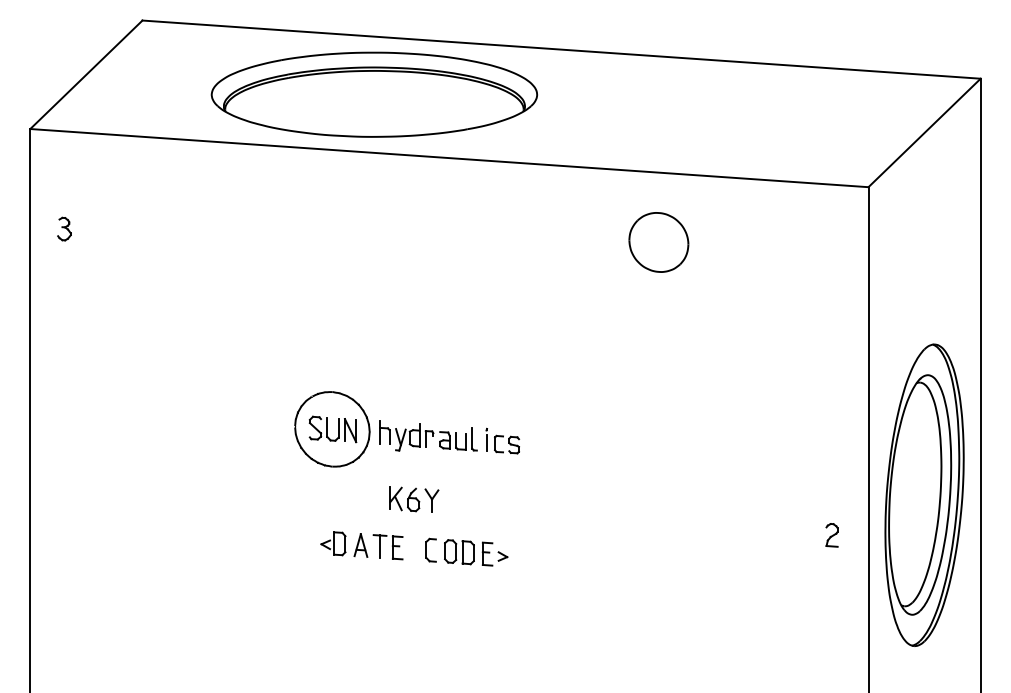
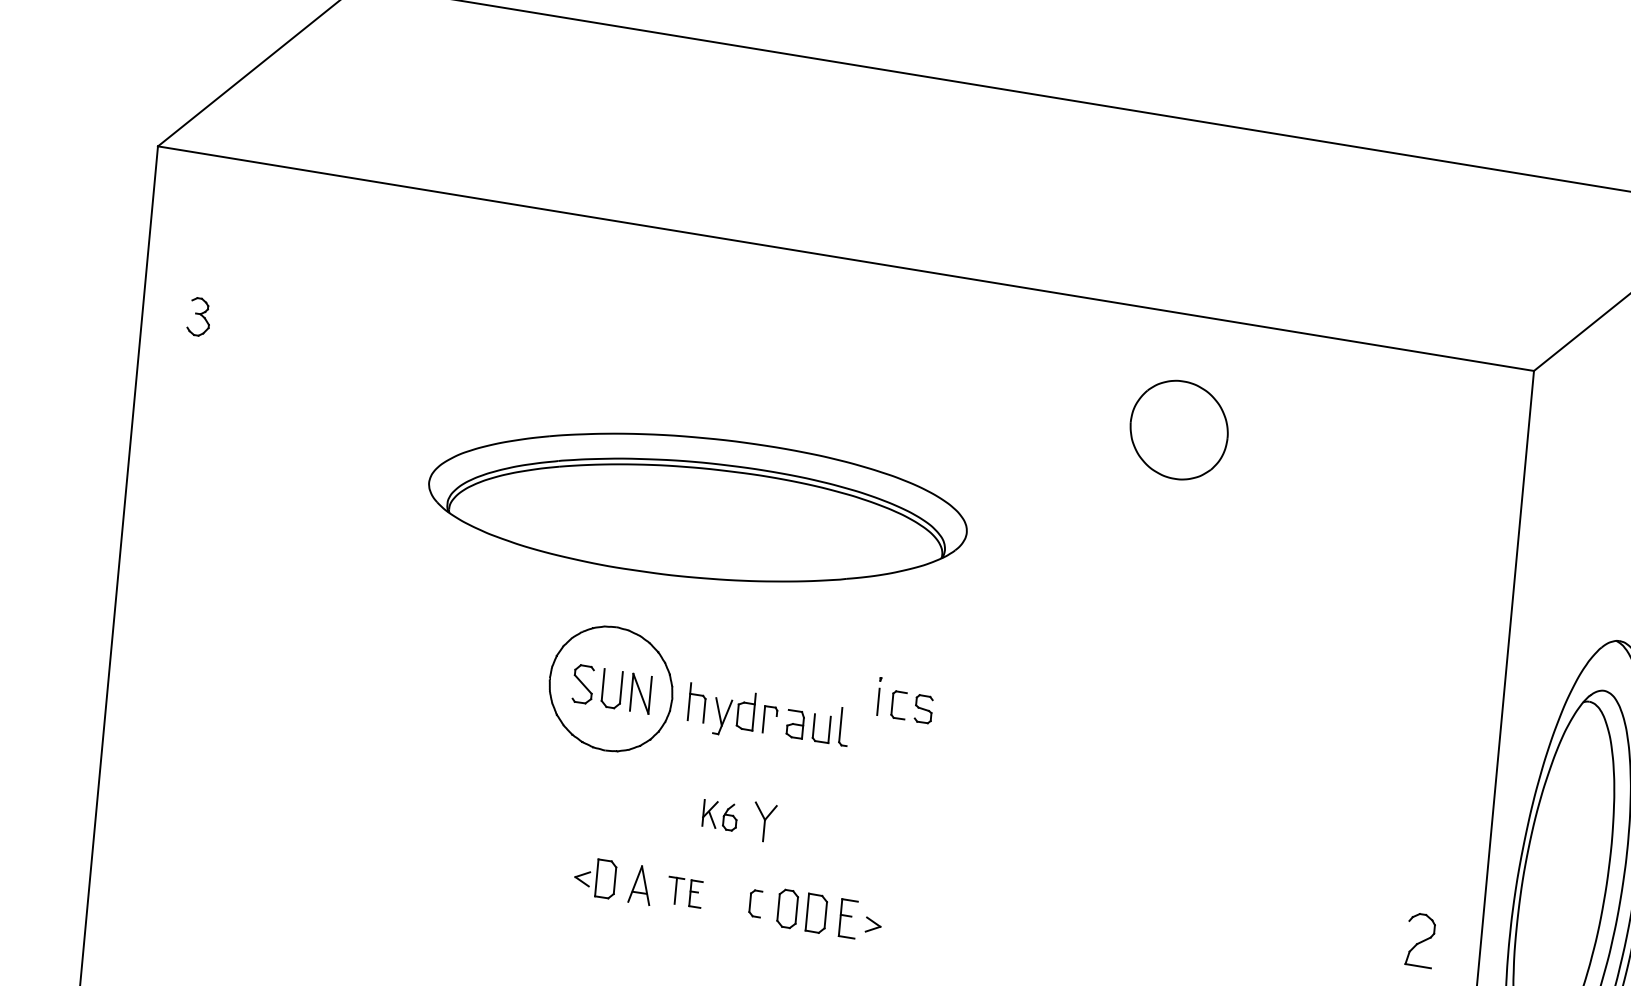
part: (373, 94) -> (696, 507), moved
part: (502, 440) -> (905, 699), moved
part: (404, 499) -> (719, 815), size x0.7
part: (831, 535) -> (1419, 940), size x1.4
part: (387, 547) -> (684, 892), size x0.7
part: (430, 549) -> (754, 902), size x0.7

